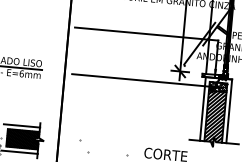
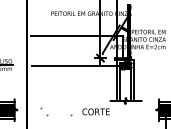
hatch: (215, 117) -> (125, 85), removed

